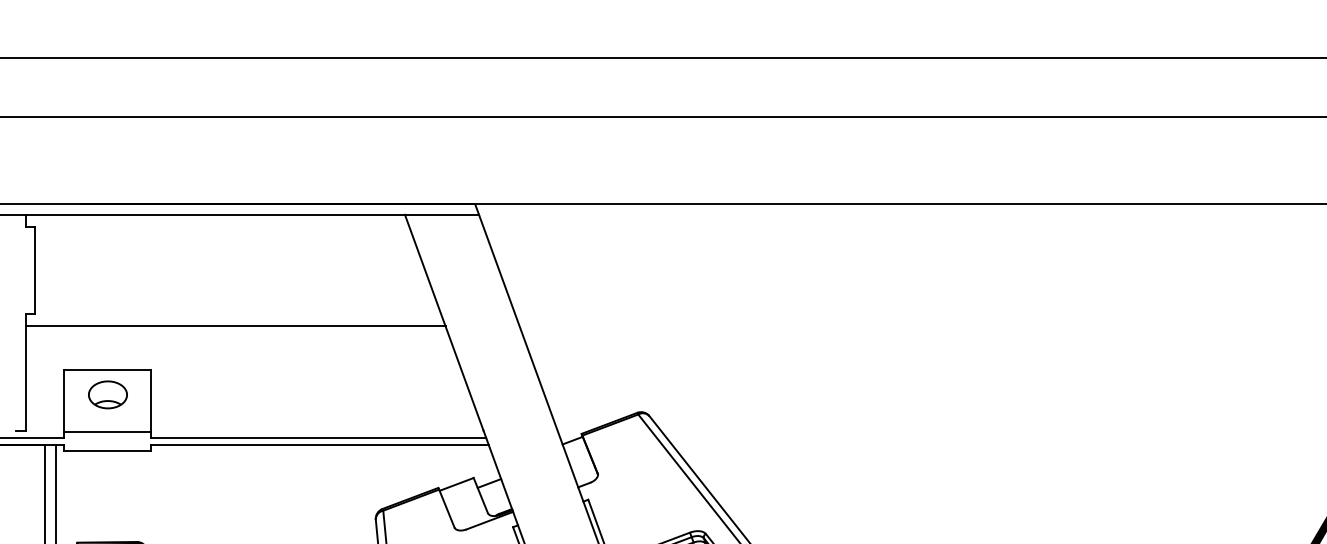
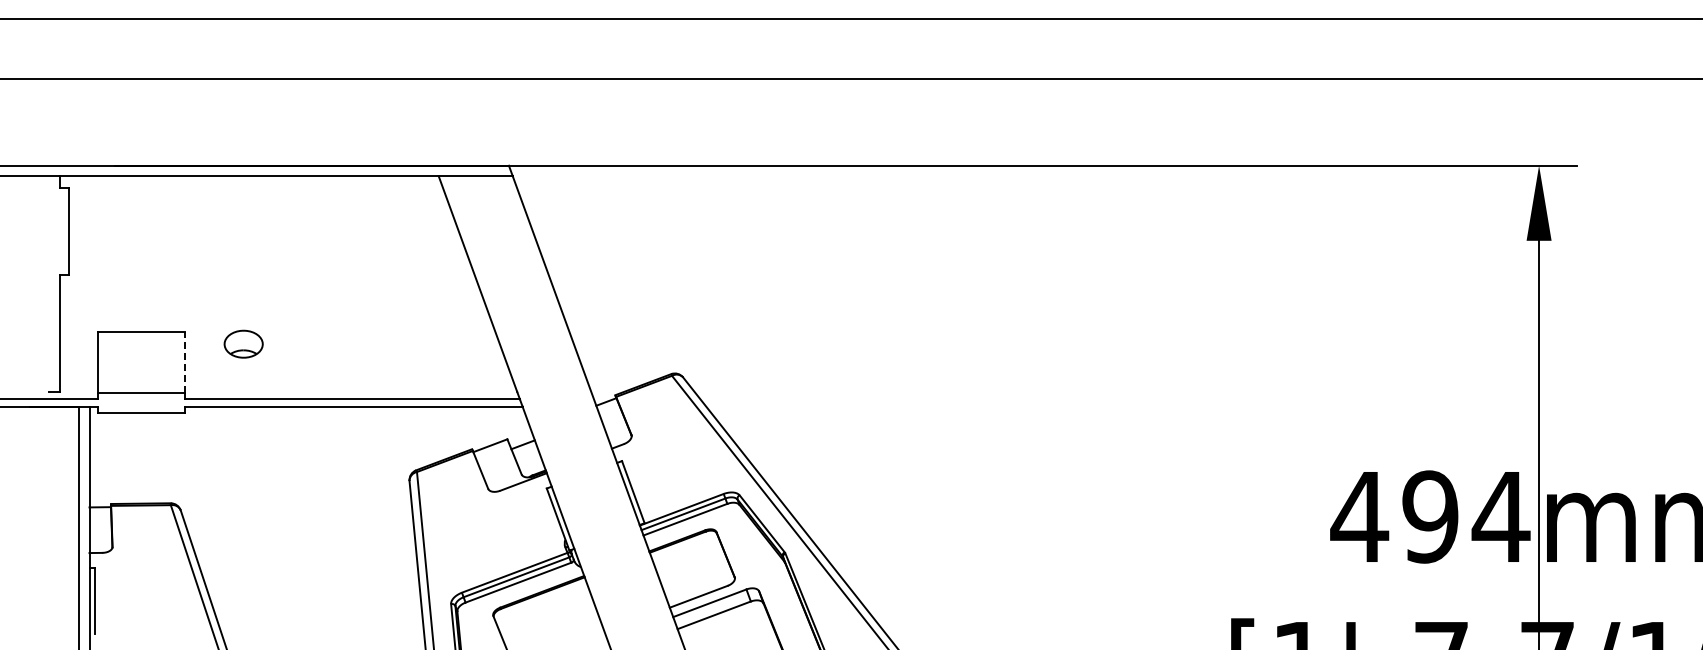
line: (235, 326) -> (269, 287), removed
part: (107, 394) -> (243, 343), moved
line: (151, 401) -> (185, 362), solid -> dashed

